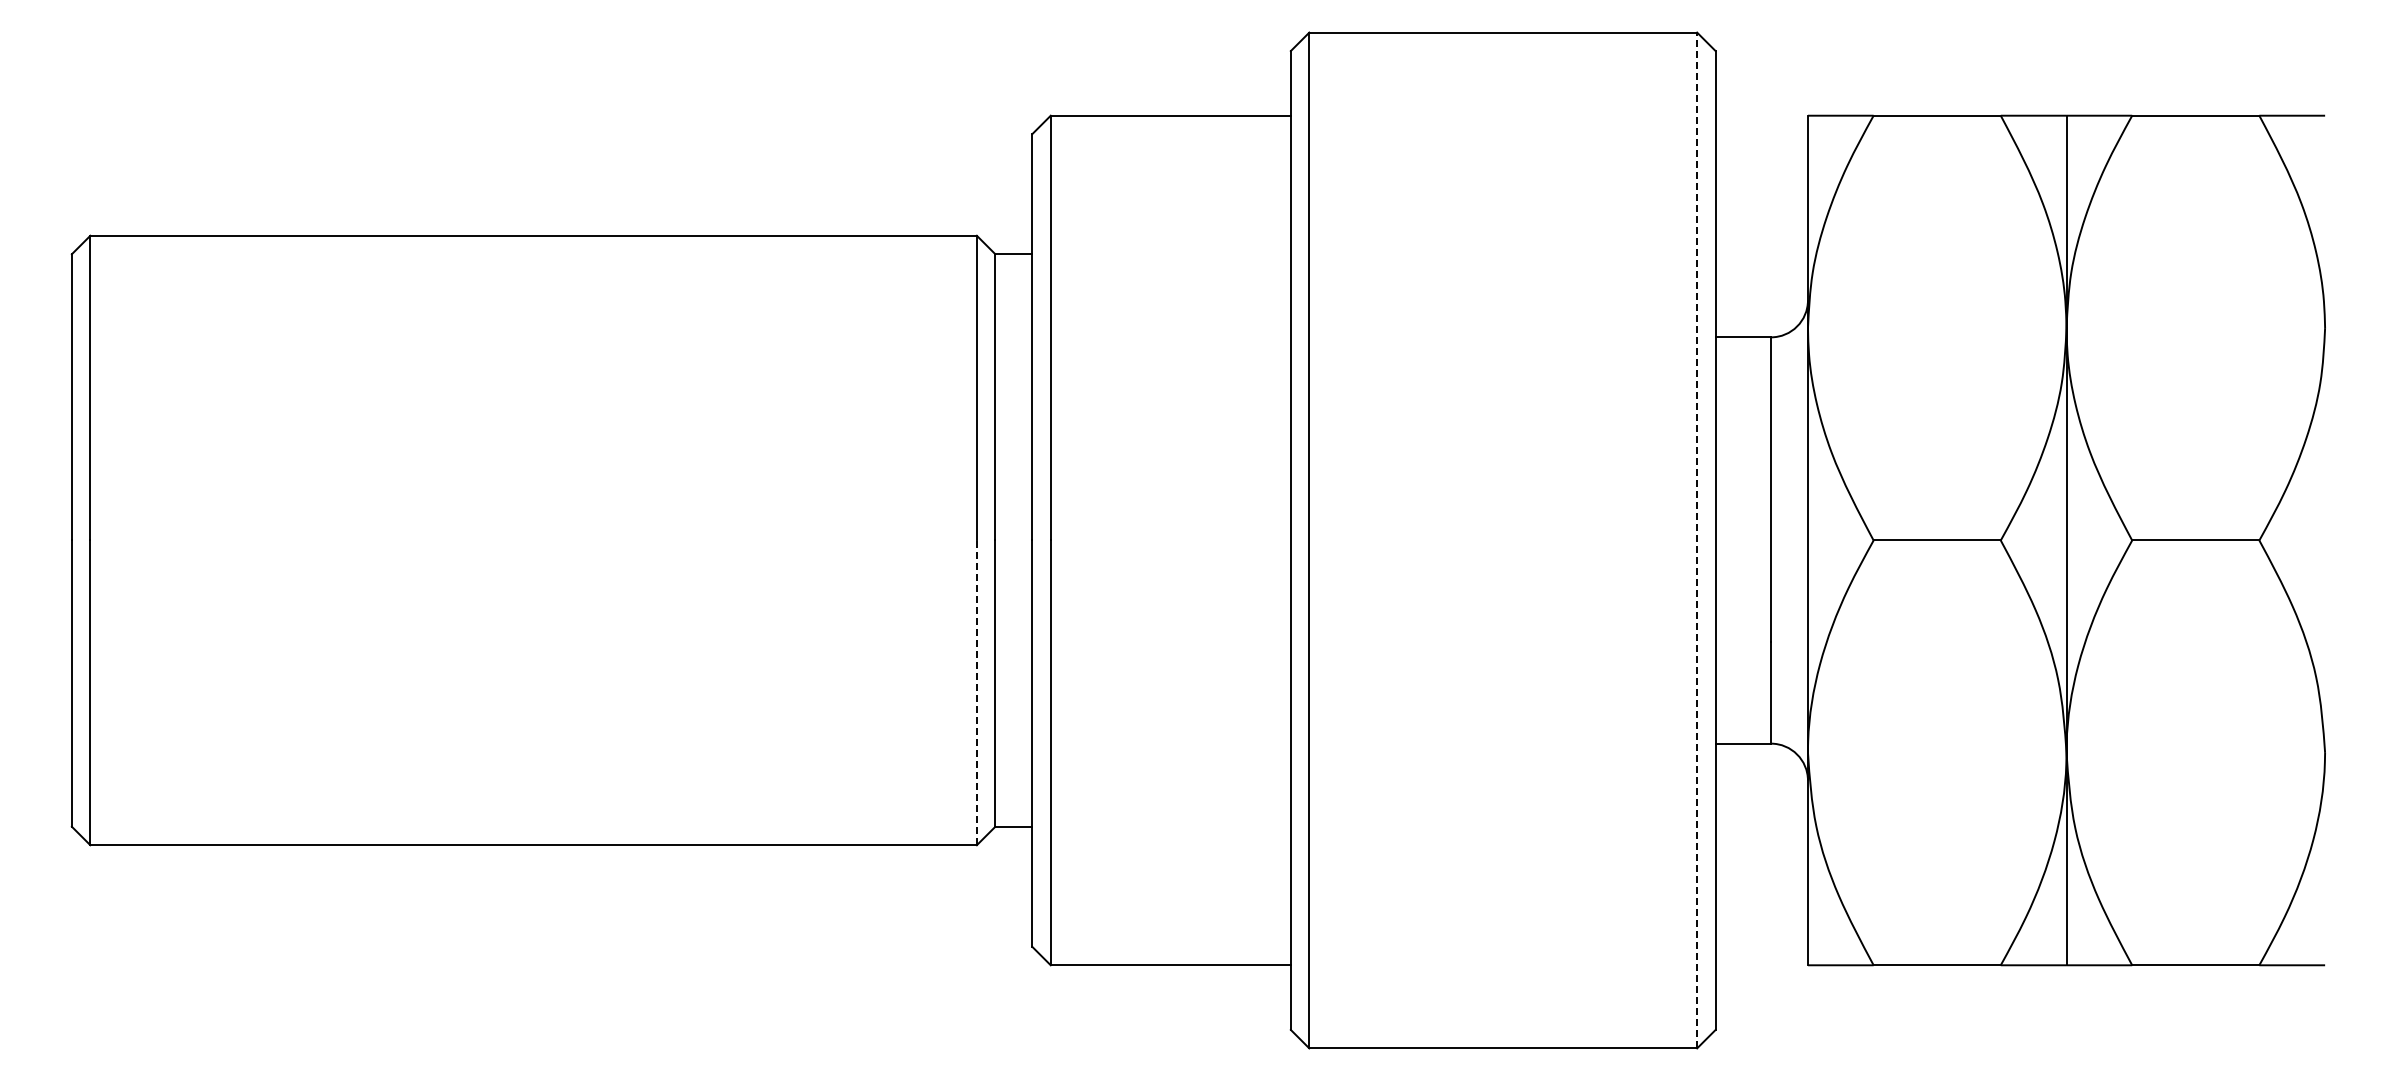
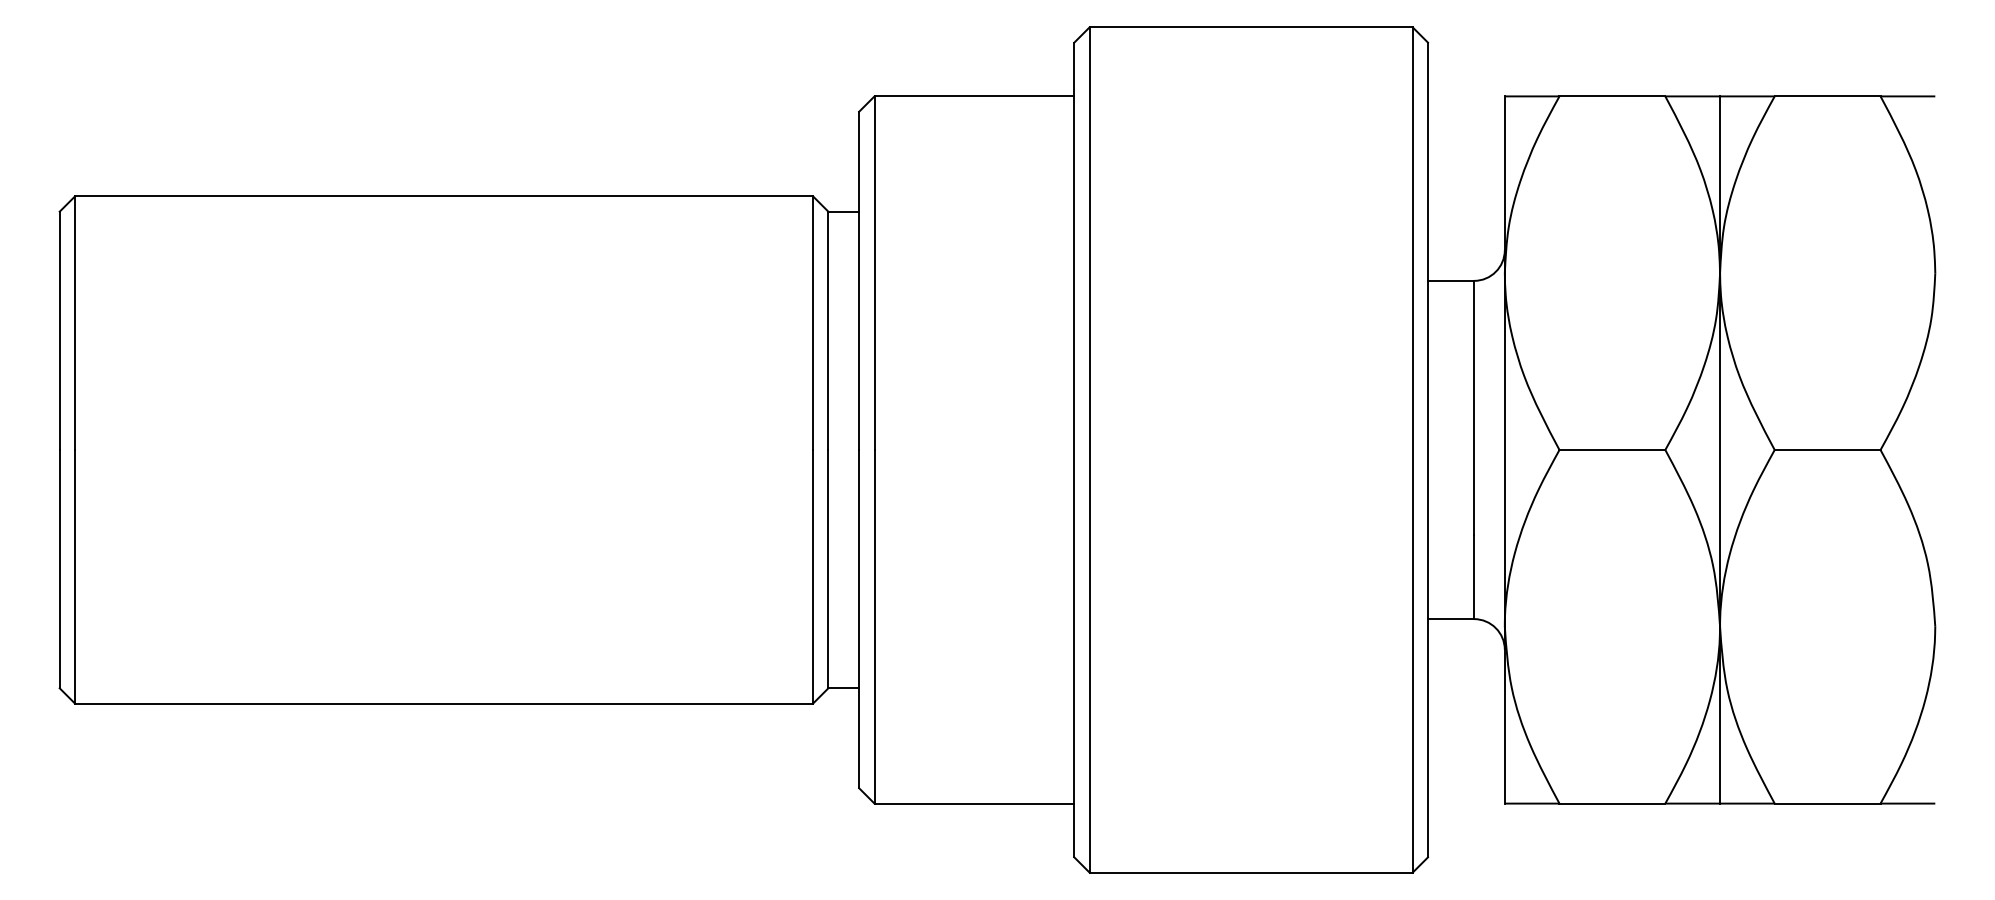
line: (1697, 540) -> (1412, 450), dashed -> solid
line: (976, 692) -> (812, 576), dashed -> solid

